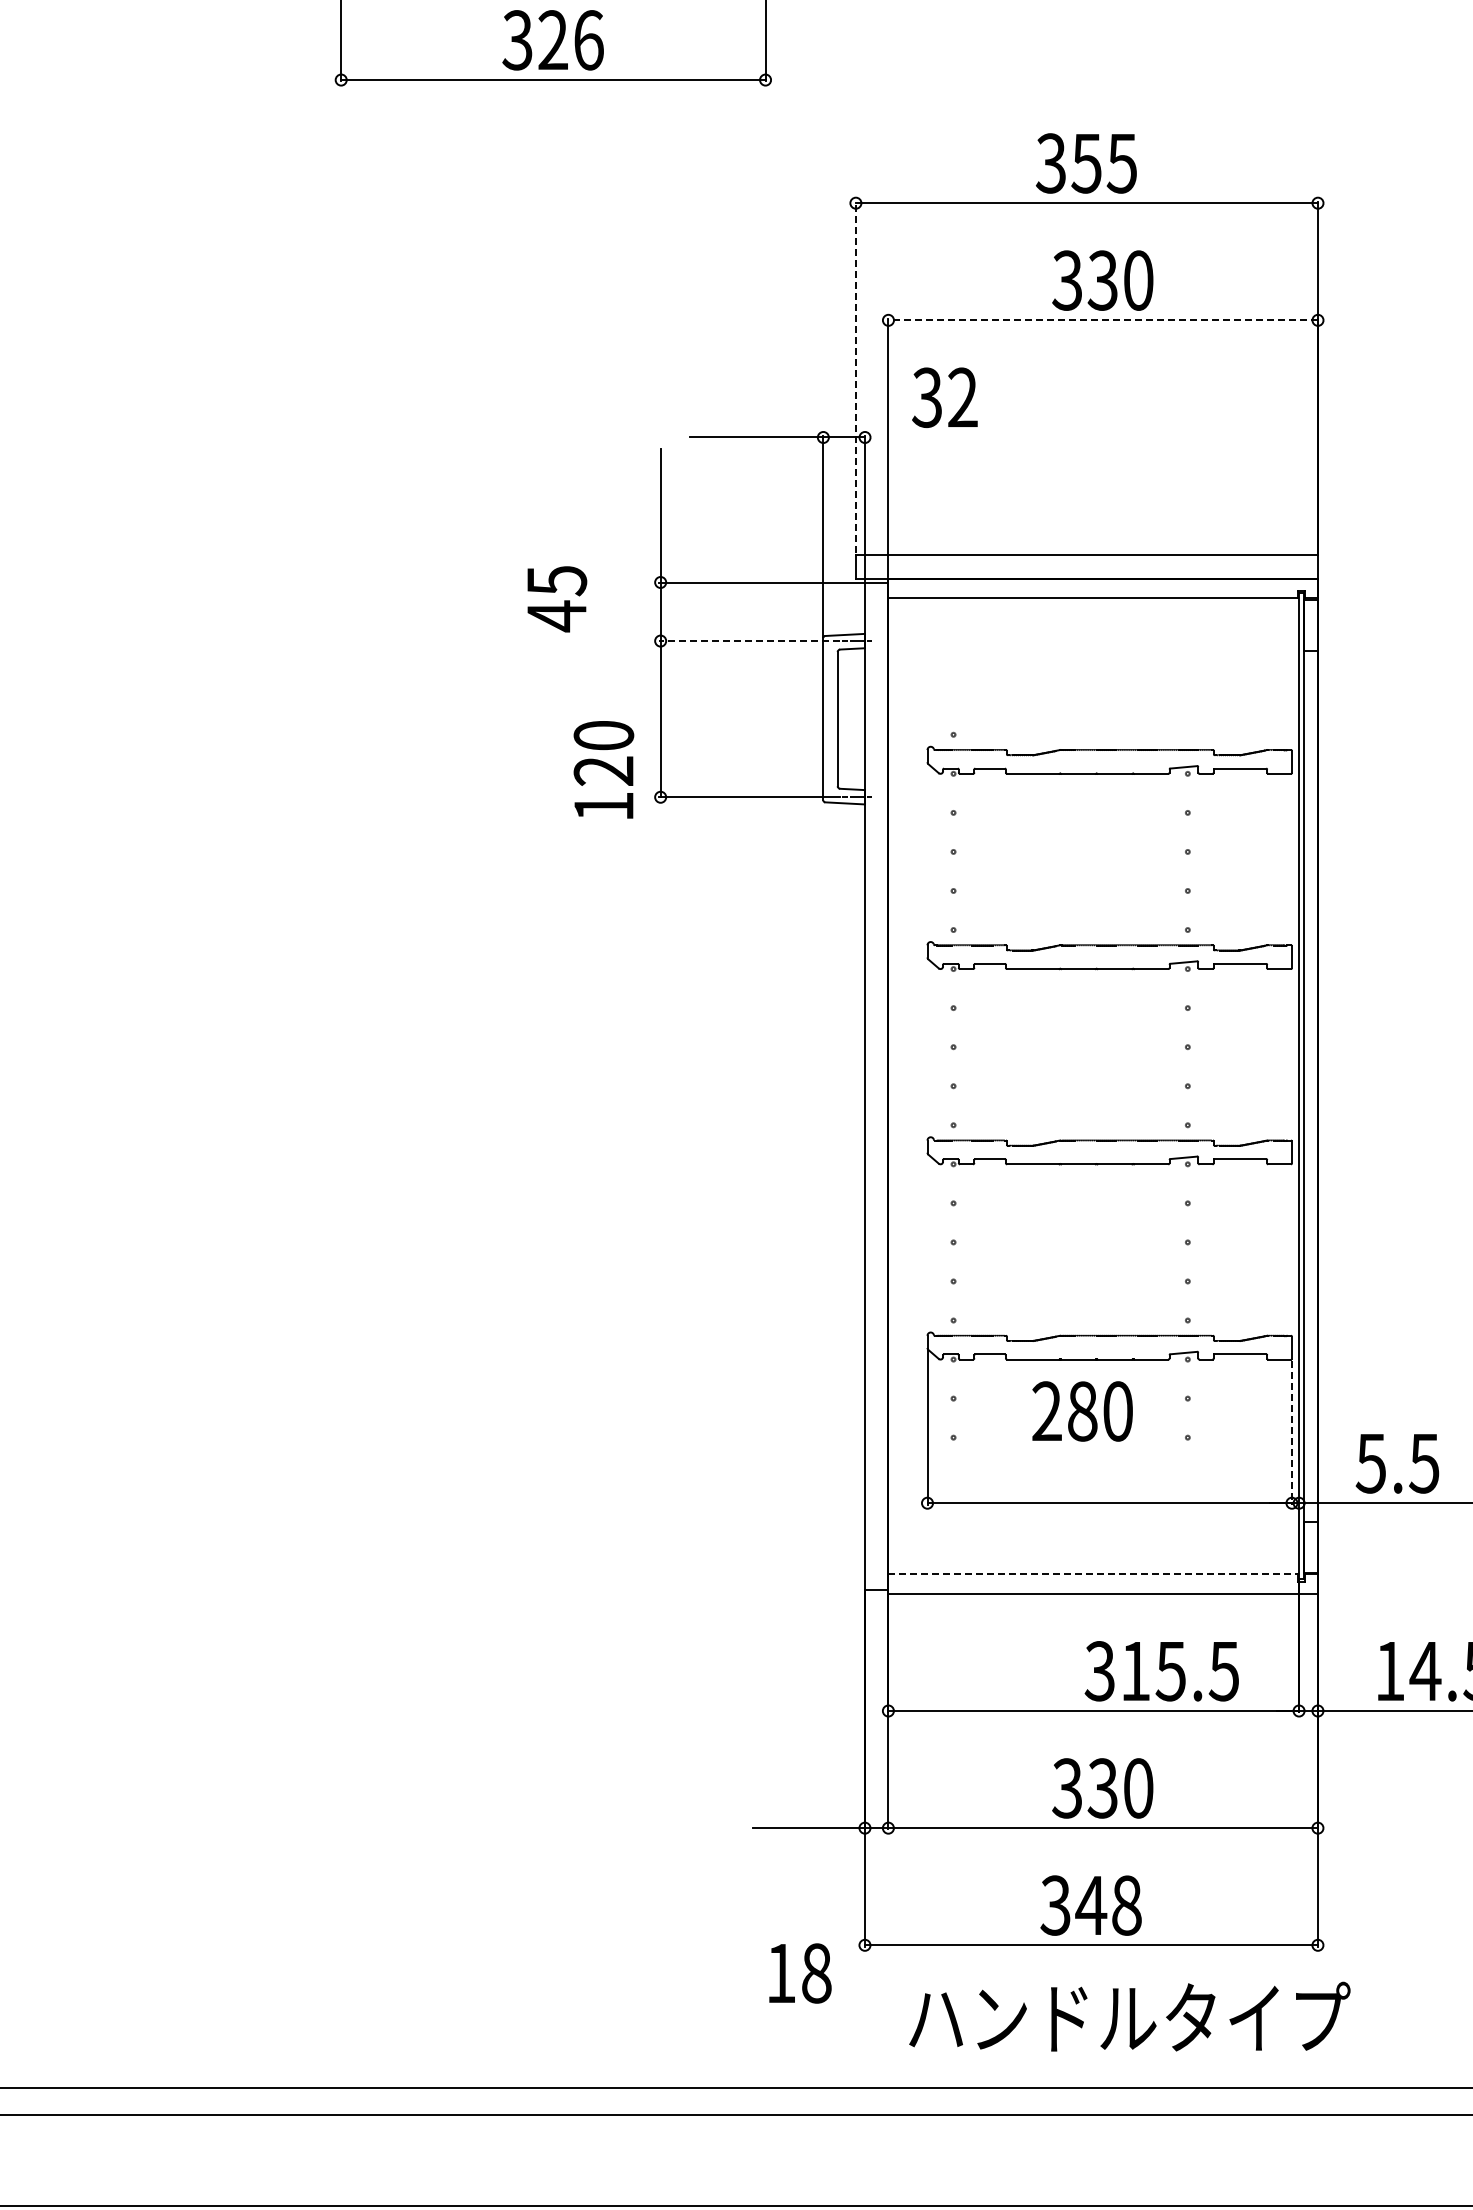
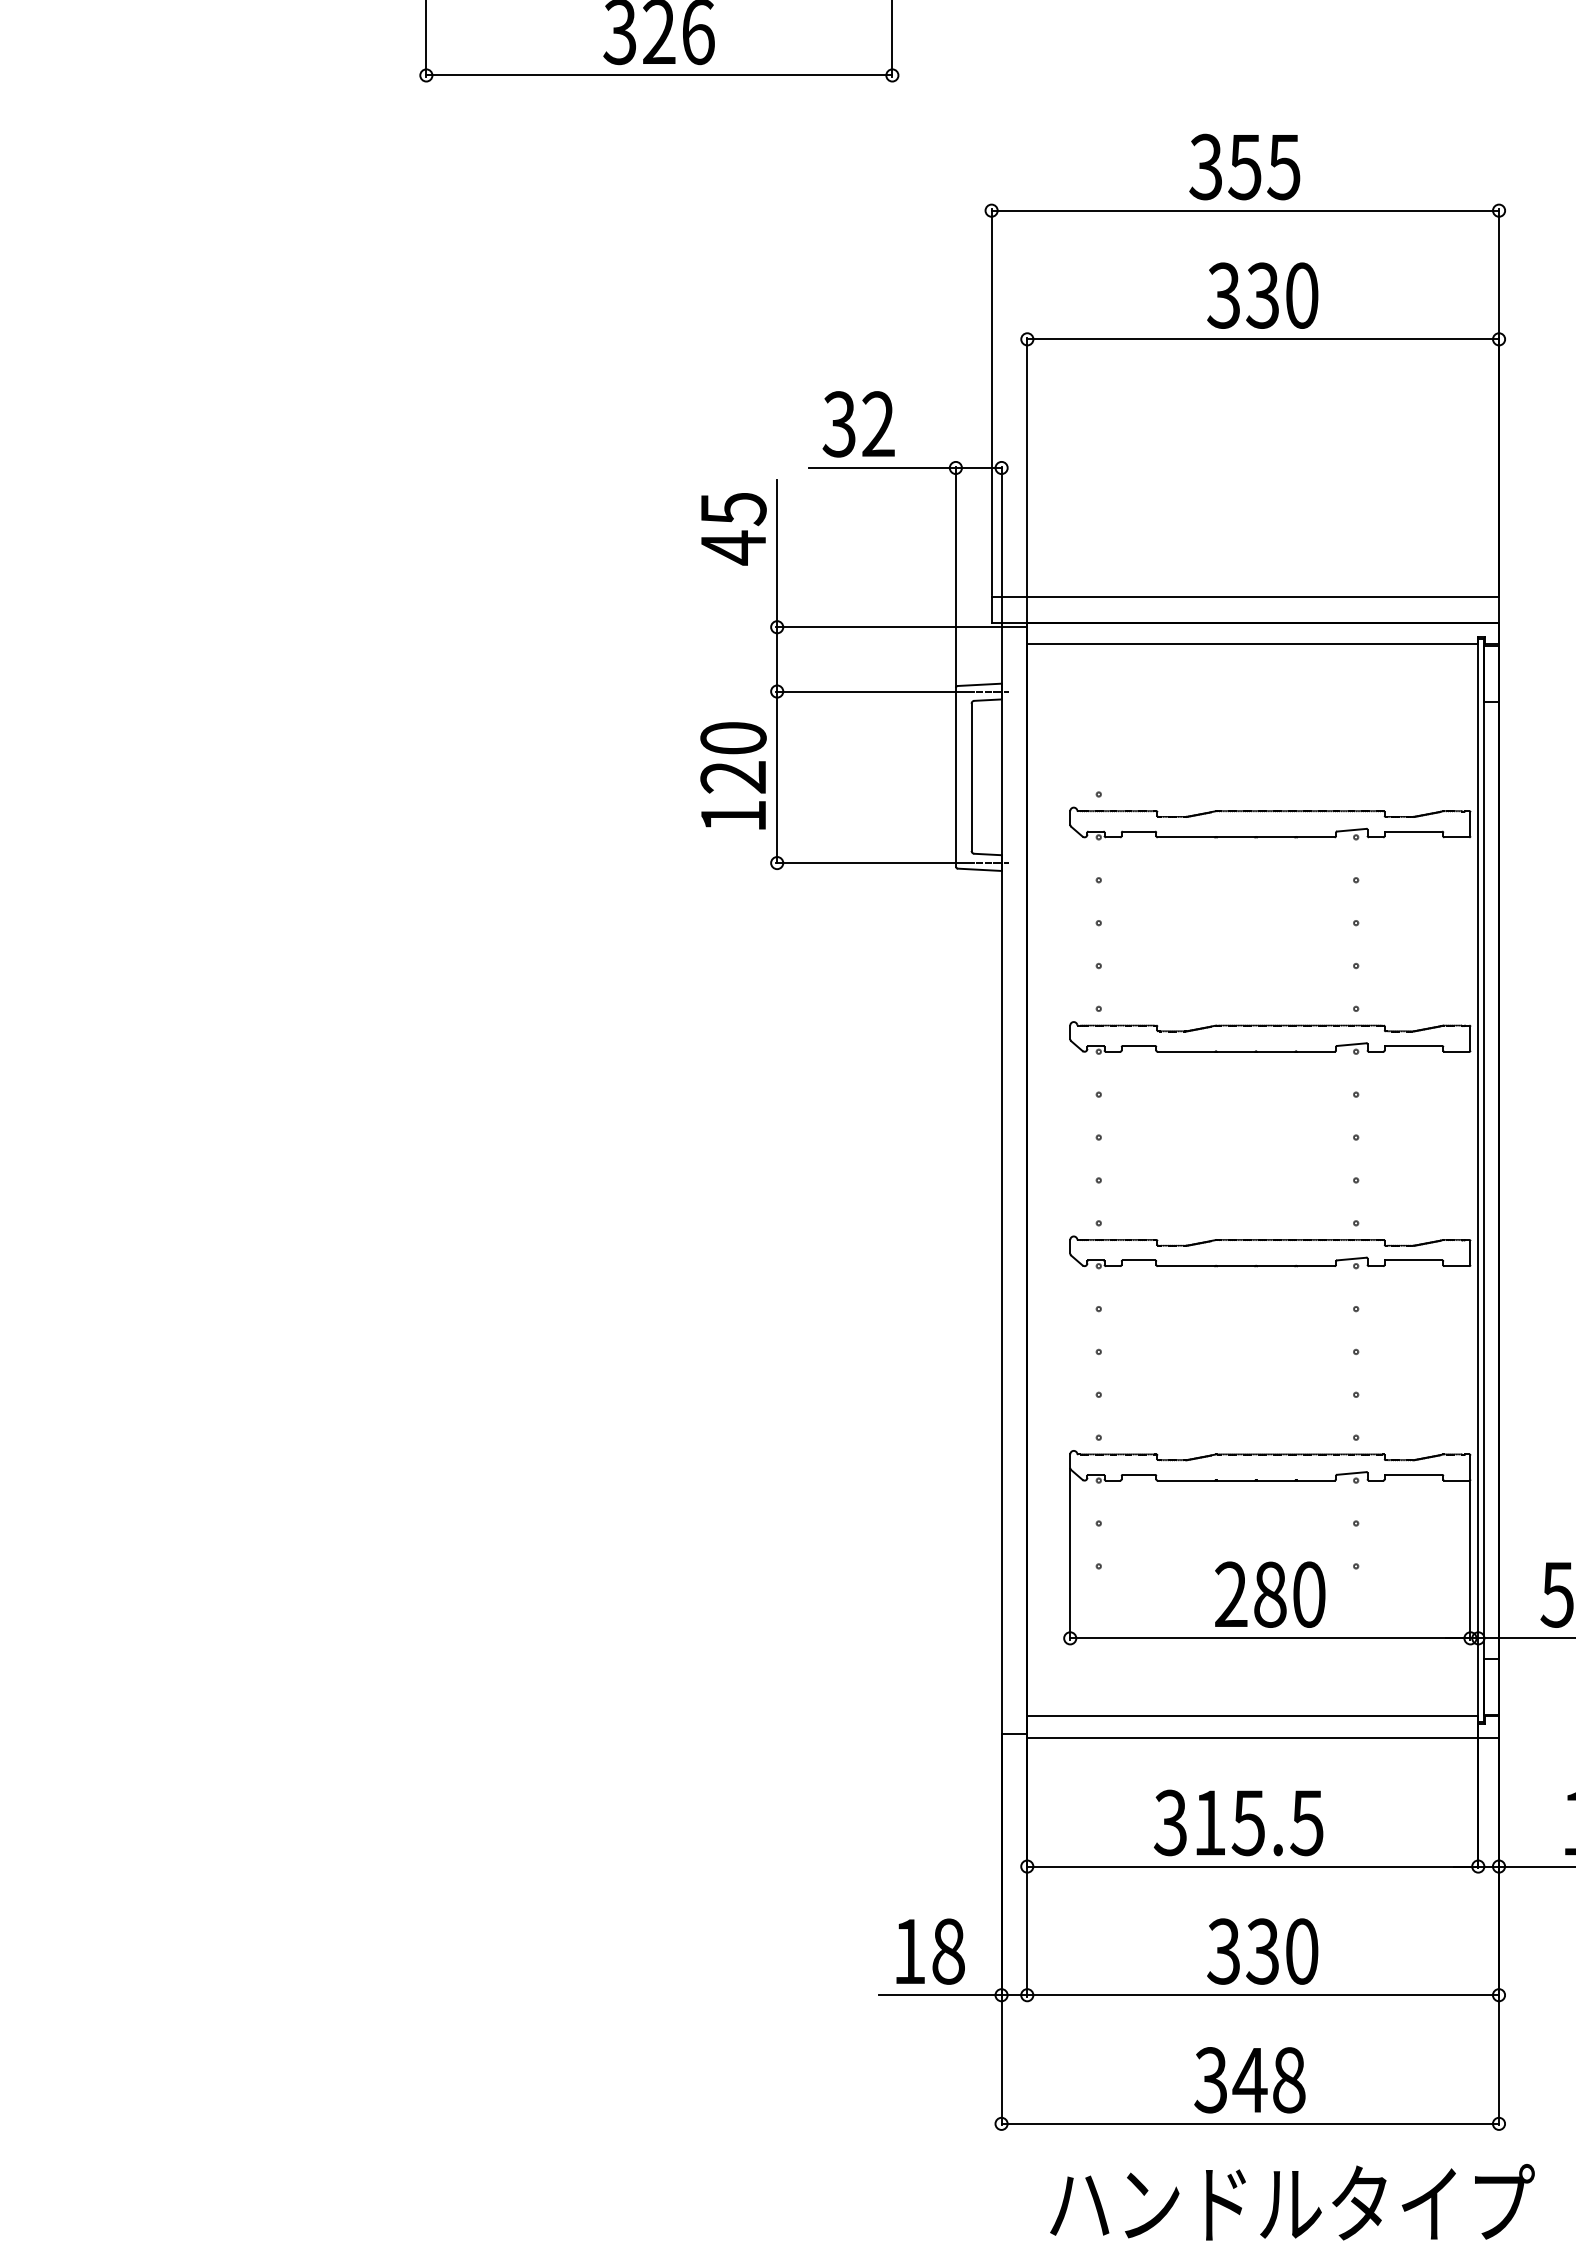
line: (1103, 320) -> (1263, 339), dashed -> solid
line: (855, 377) -> (991, 402), dashed -> solid
text: (944, 397) -> (858, 424), moved
text: (557, 599) -> (734, 529), moved
line: (749, 641) -> (874, 692), dashed -> solid
text: (603, 769) -> (733, 775), moved
text: (1082, 1411) -> (1270, 1594), moved
line: (1291, 1432) -> (1469, 1560), dashed -> solid
line: (1093, 1574) -> (1252, 1716), dashed -> solid
text: (1161, 1671) -> (1238, 1823), moved
text: (800, 1973) -> (930, 1951), moved

